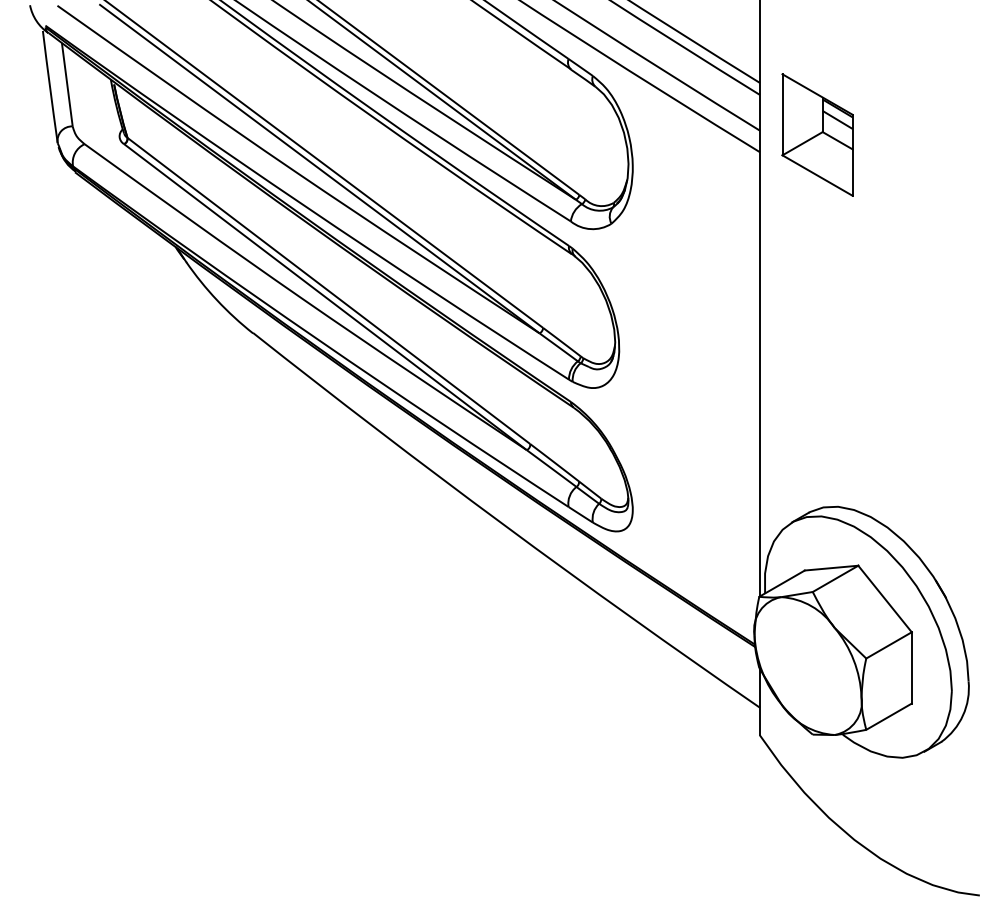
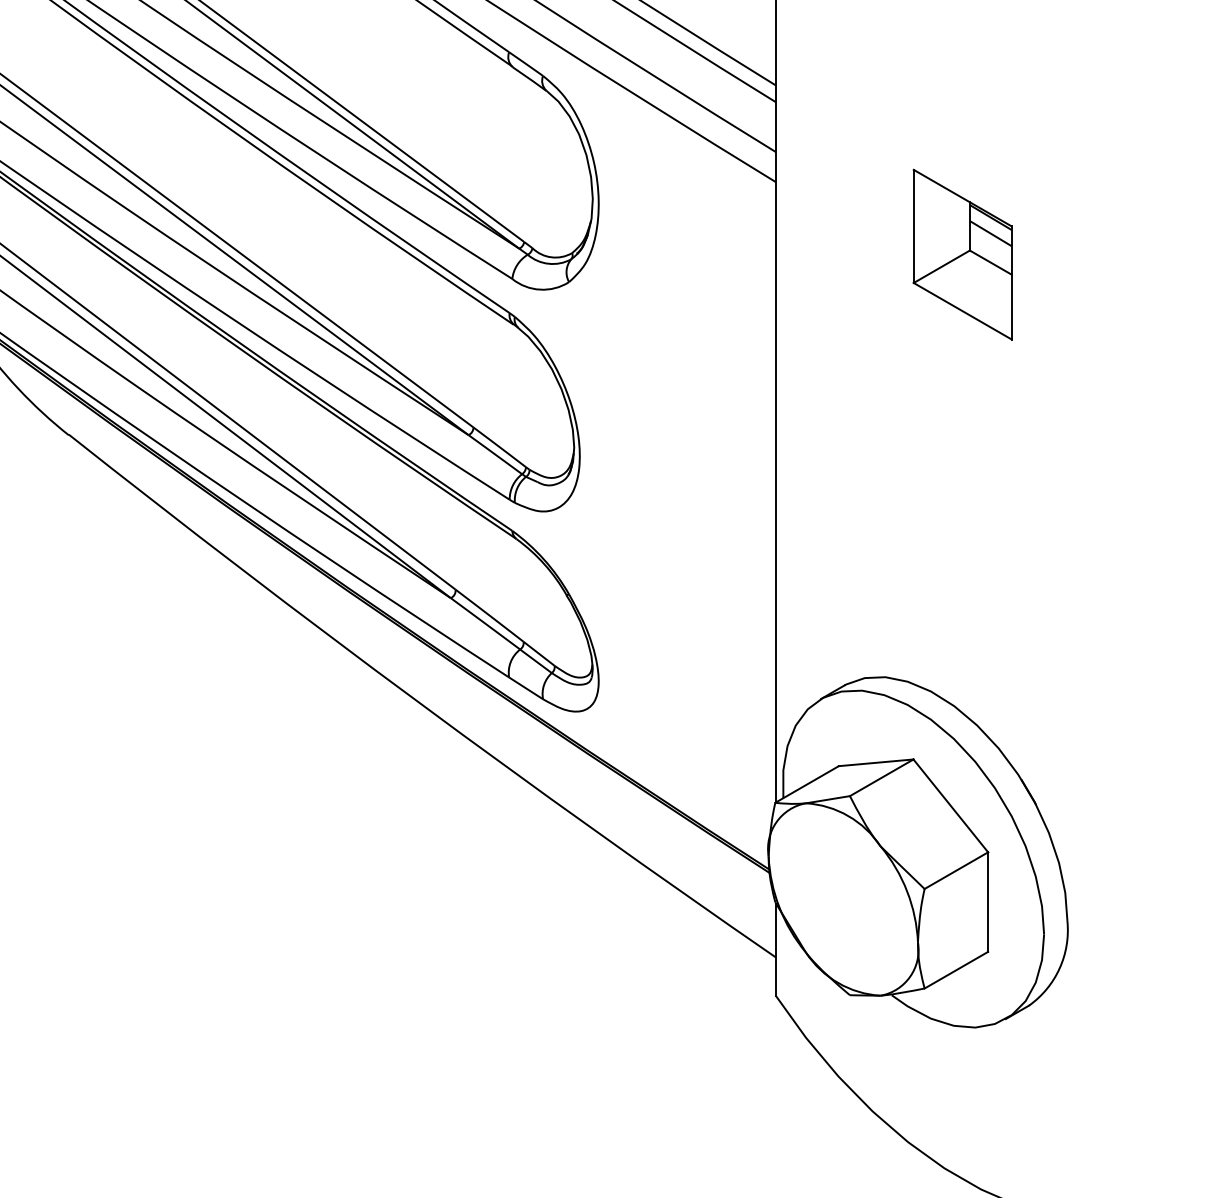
part: (817, 134) -> (962, 253), moved

